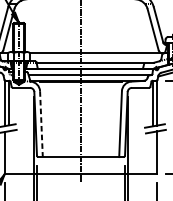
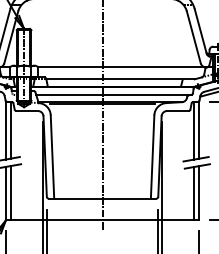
line: (41, 123) -> (52, 156), dashed -> solid
line: (9, 152) -> (11, 192), added
line: (152, 153) -> (193, 193), added

